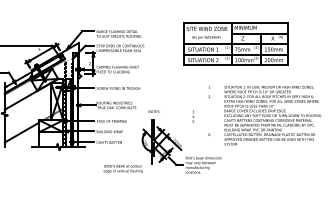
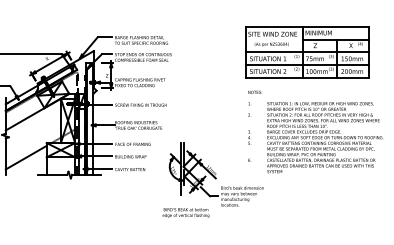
part: (235, 43) -> (306, 51), moved
text: (153, 111) -> (254, 92), moved
text: (193, 116) -> (249, 137), moved
text: (122, 168) -> (185, 212), moved

